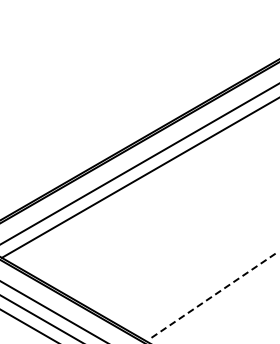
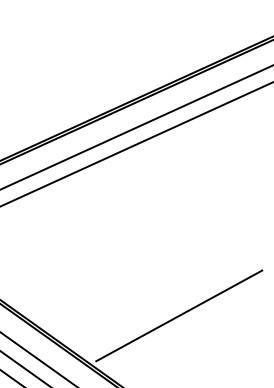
line: (213, 296) -> (179, 316), dashed -> solid

